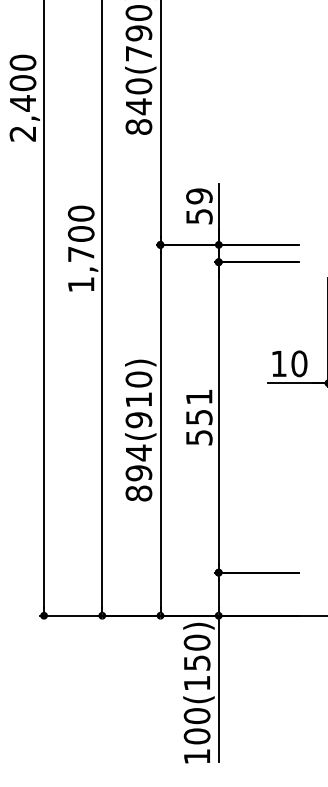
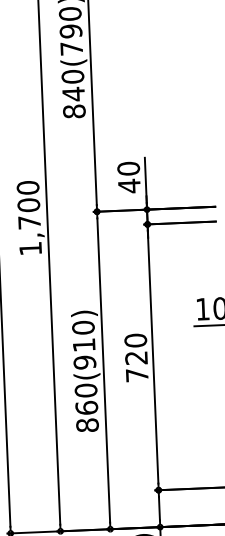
text: (199, 206) -> (129, 177), 59 -> 40
text: (199, 417) -> (136, 358), 551 -> 720
text: (138, 462) -> (86, 398), 894(910) -> 860(910)

